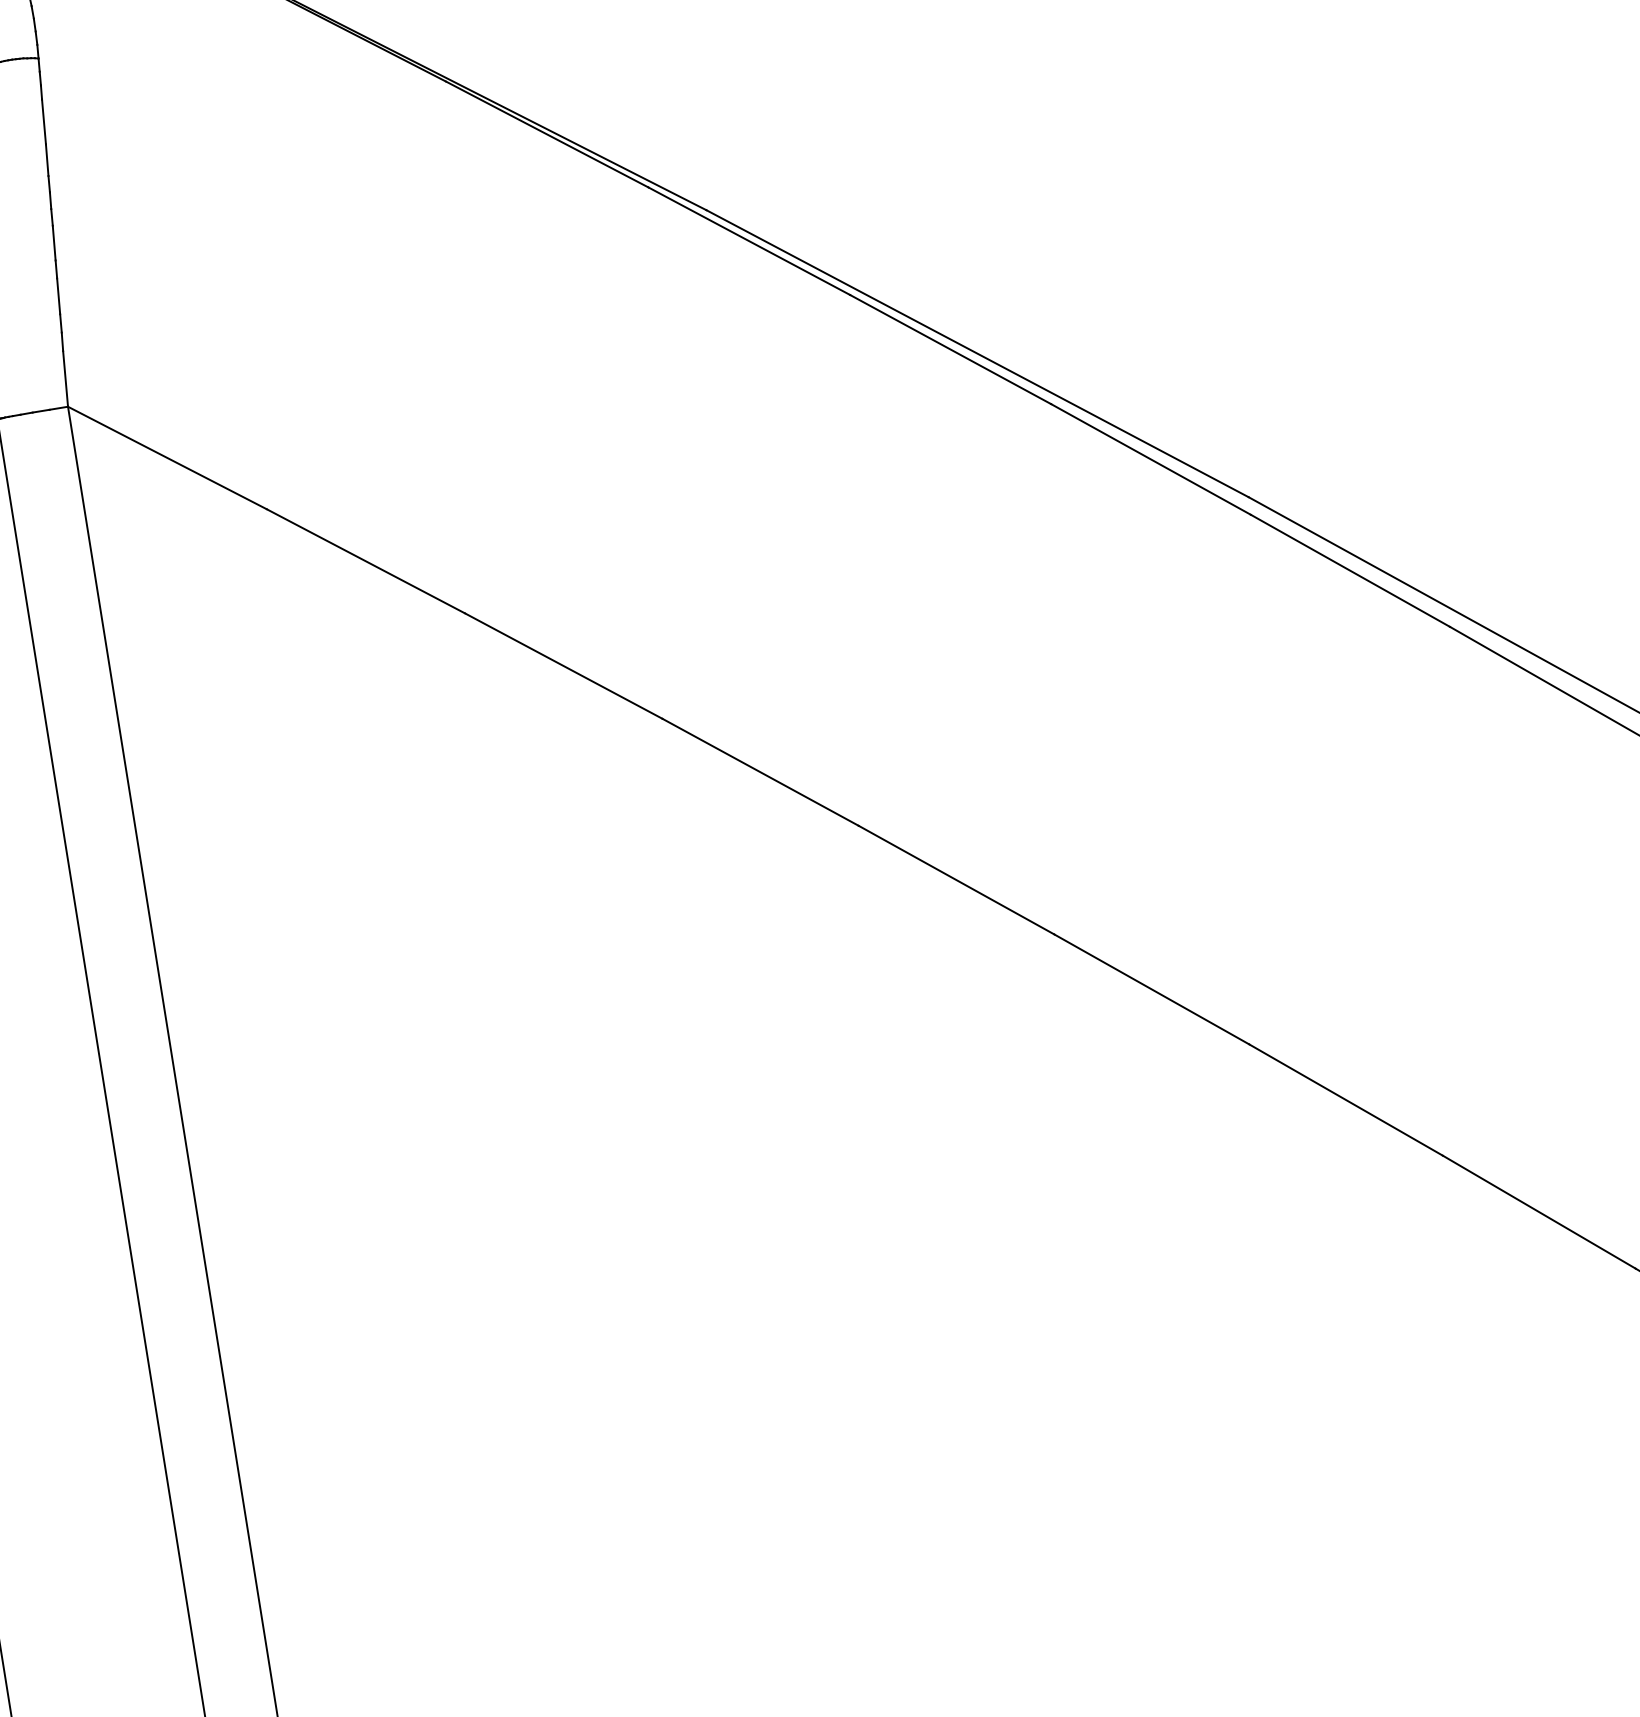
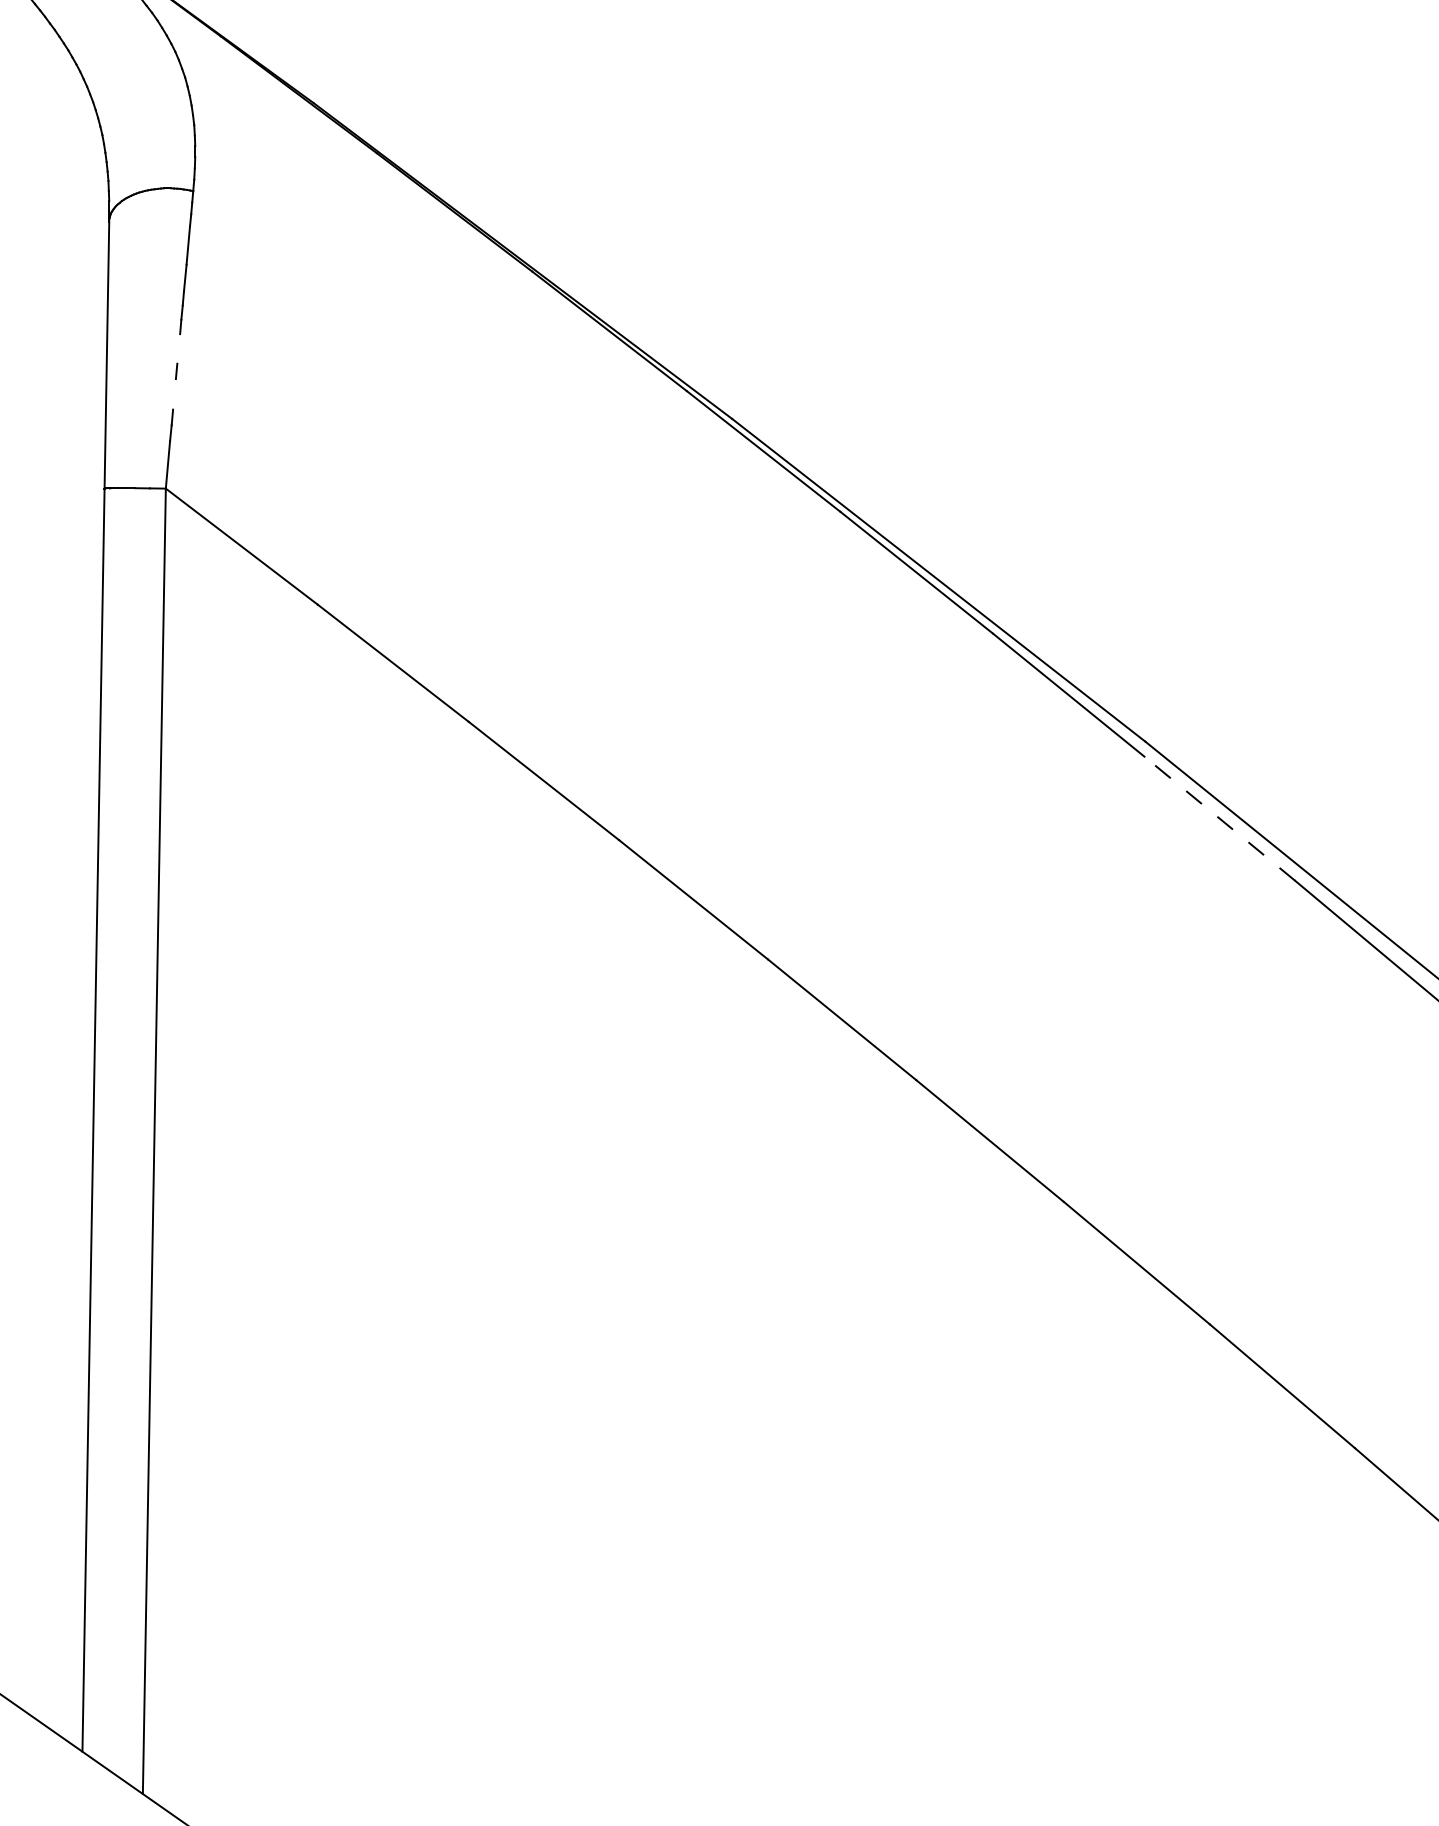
line: (53, 242) -> (178, 348), removed
line: (58, 296) -> (174, 394), removed
line: (1350, 570) -> (1219, 818), solid -> dashed

